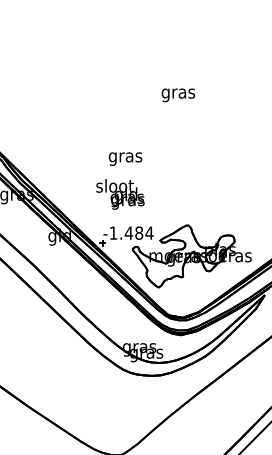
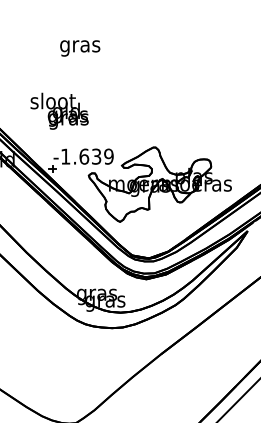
text: (125, 158) -> (80, 47), moved
text: (120, 194) -> (59, 111), moved
text: (138, 232) -> (95, 155), -1.484 -> -1.639

